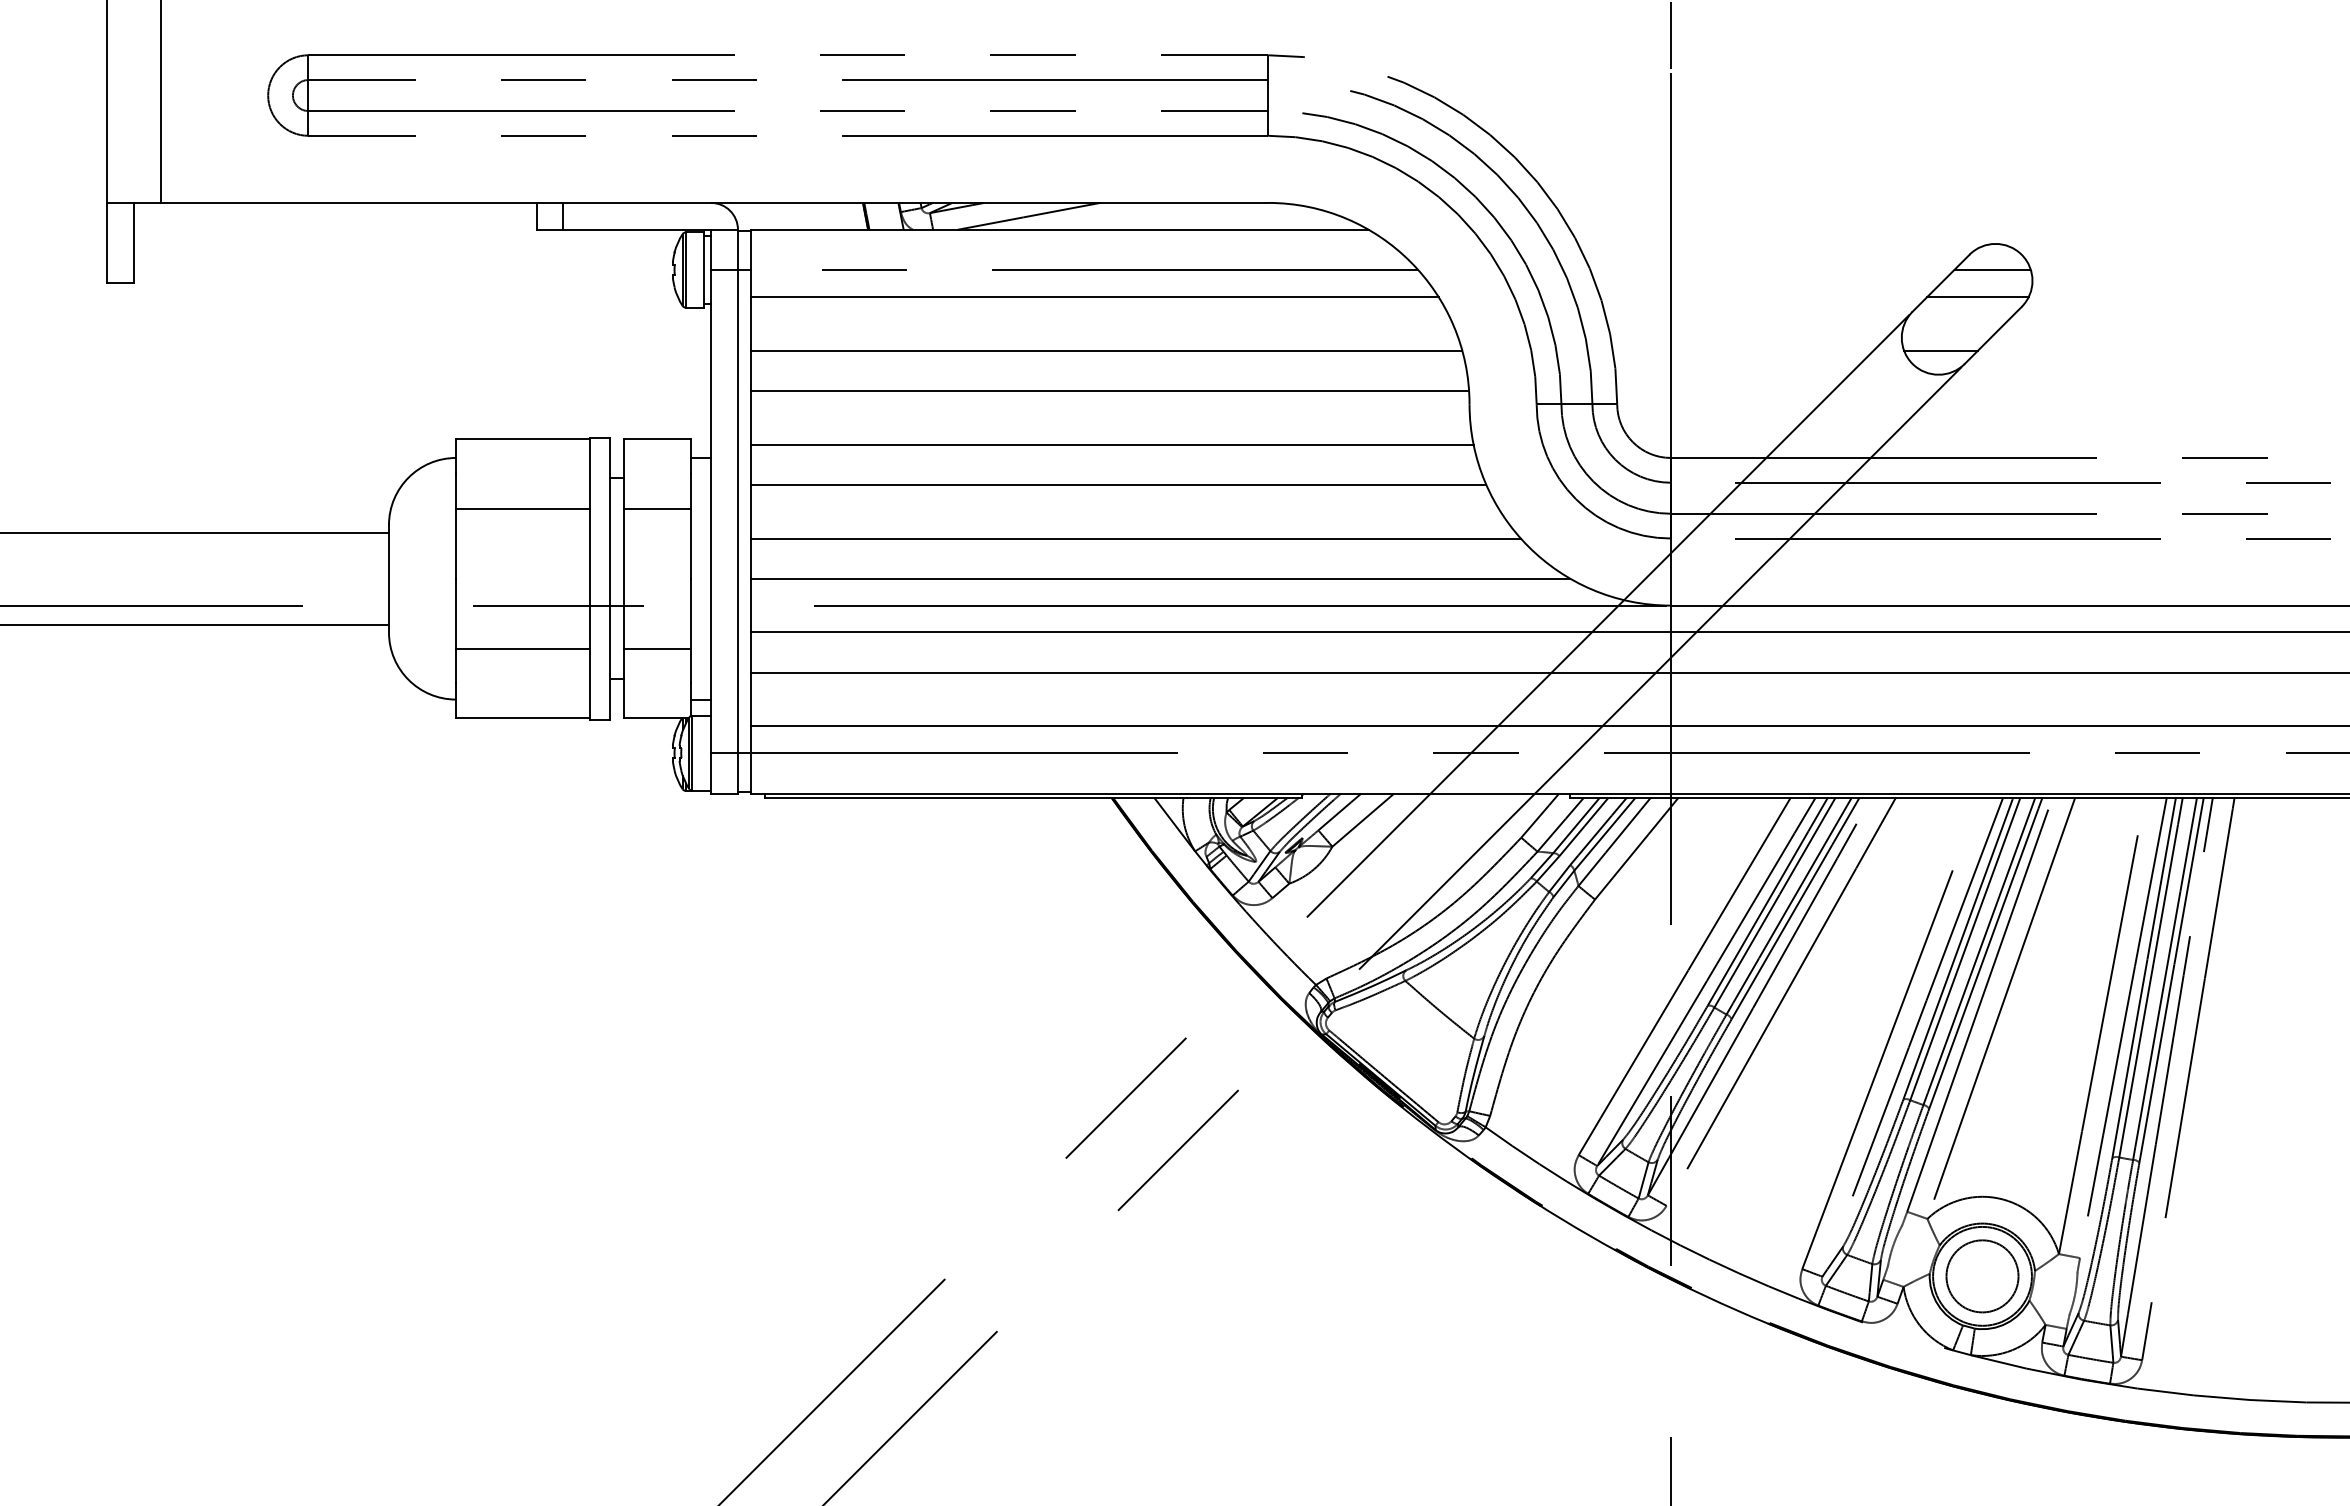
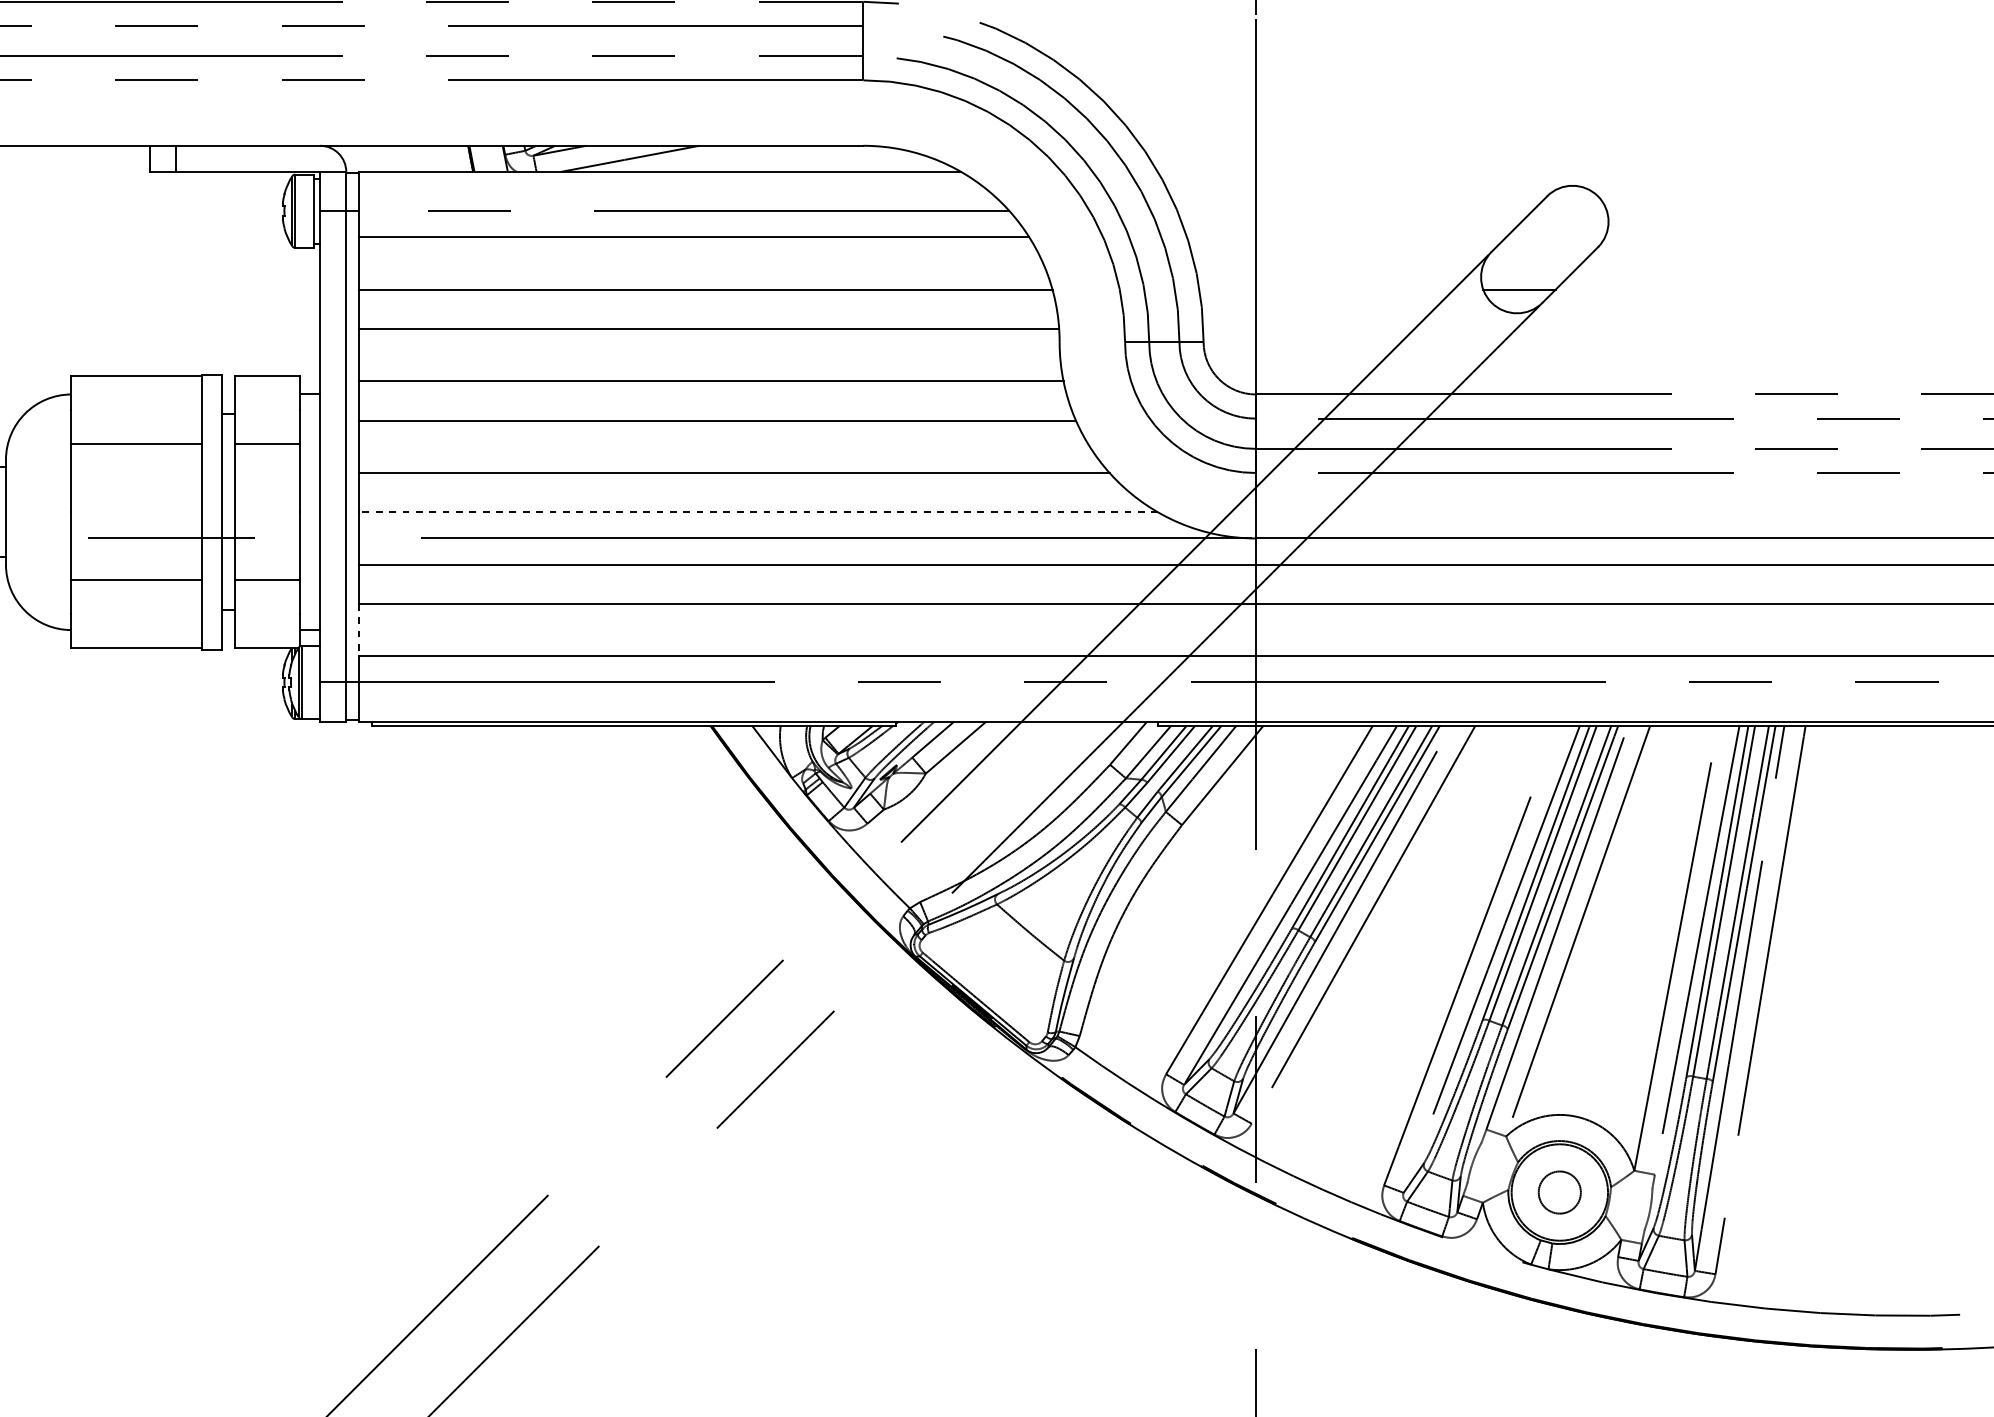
line: (1992, 270) -> (1569, 211), removed
line: (1977, 296) -> (1554, 237), removed
line: (1160, 578) -> (758, 512), solid -> dashed
line: (751, 699) -> (359, 630), solid -> dashed
circle: (1982, 1276) -> (1559, 1192), size x0.6

